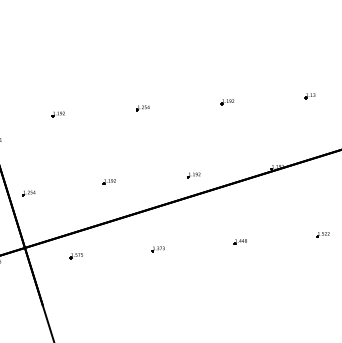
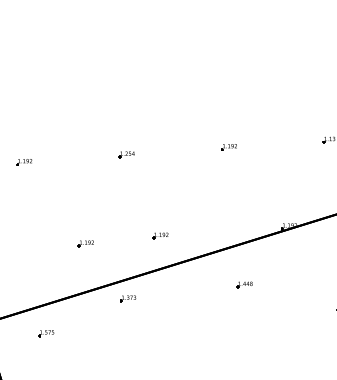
part: (193, 175) -> (159, 236), moved
part: (239, 241) -> (243, 284), moved
part: (157, 249) -> (127, 299), moved

